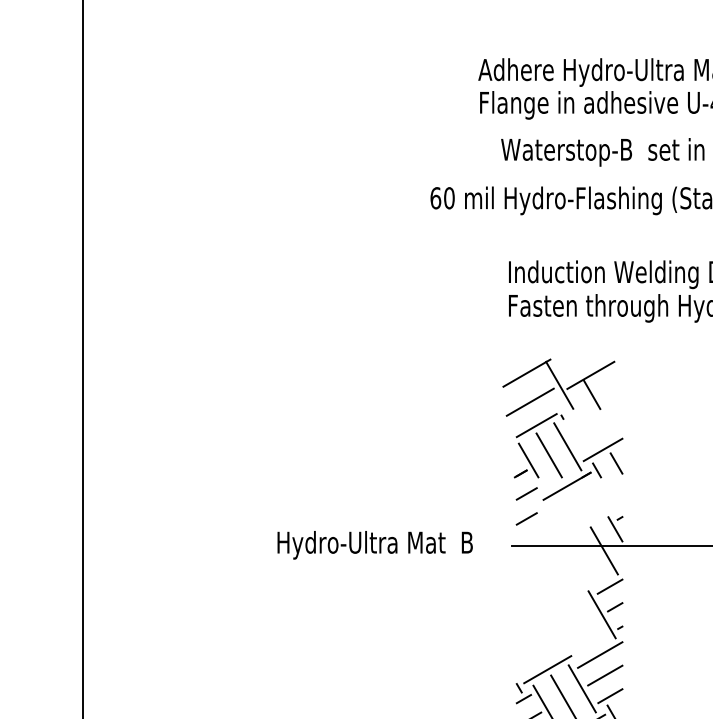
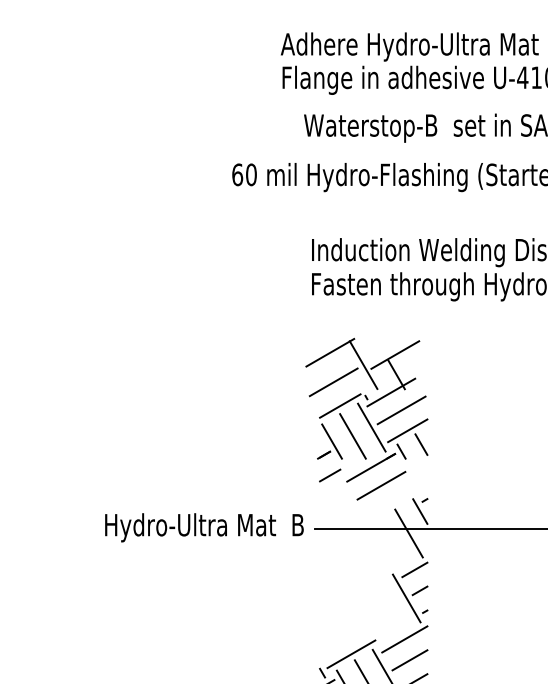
line: (586, 411) -> (390, 391), added
line: (596, 429) -> (401, 410), added
line: (576, 503) -> (380, 485), added
line: (526, 518) -> (329, 500), removed
text: (374, 545) -> (203, 528), moved

